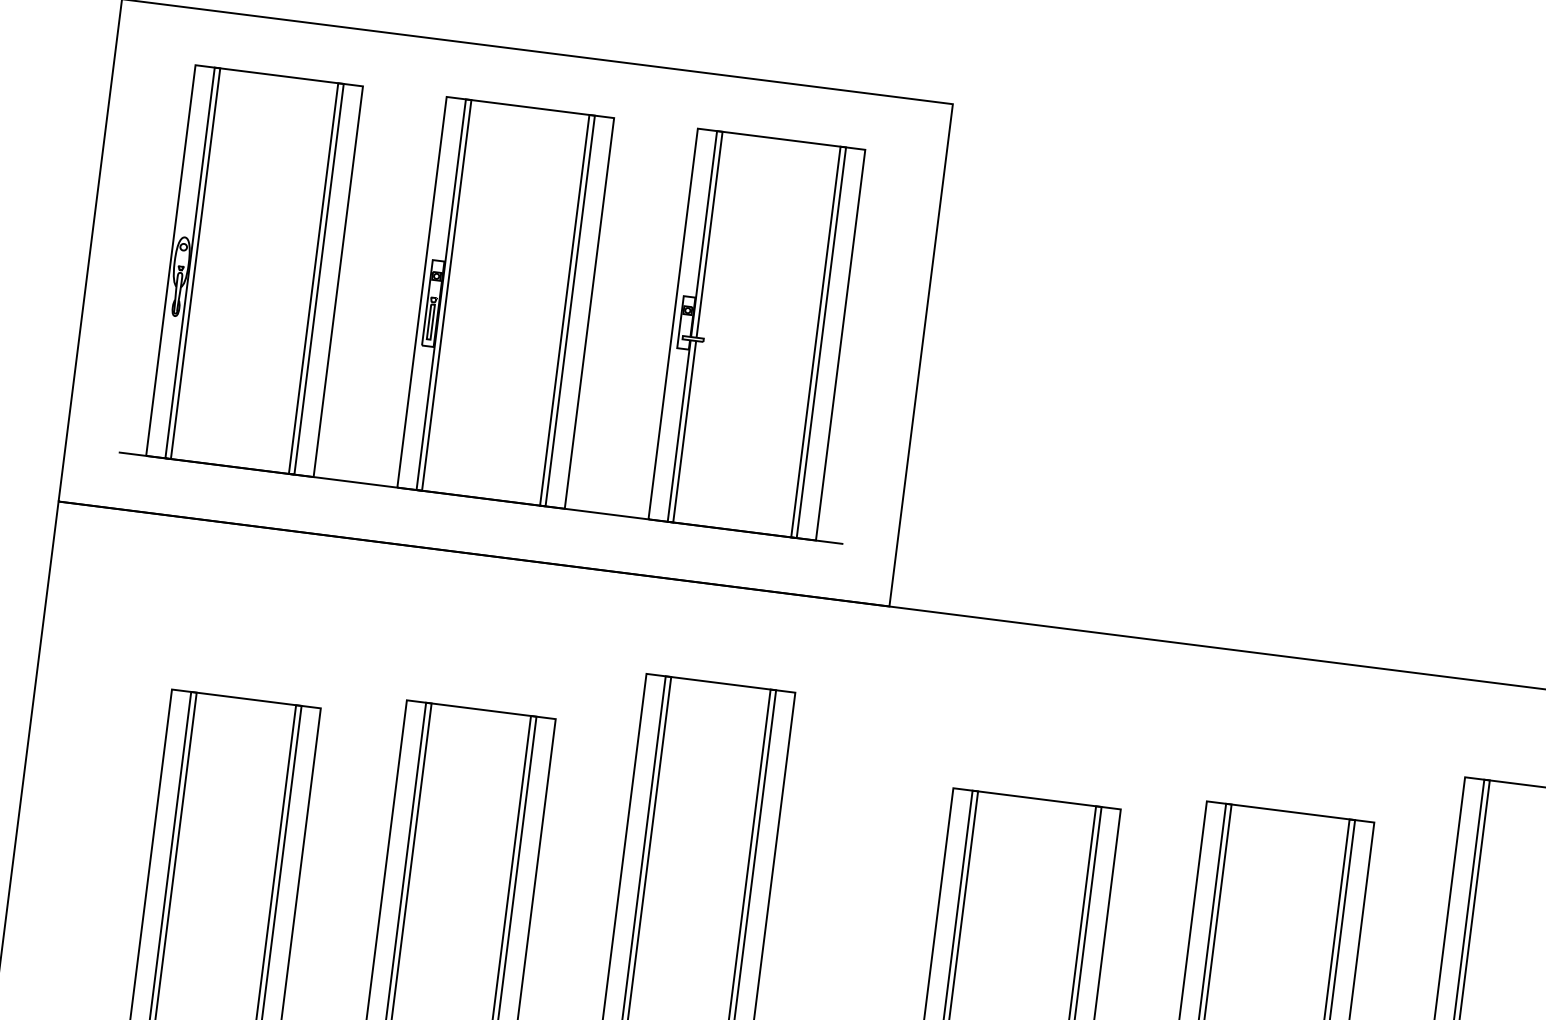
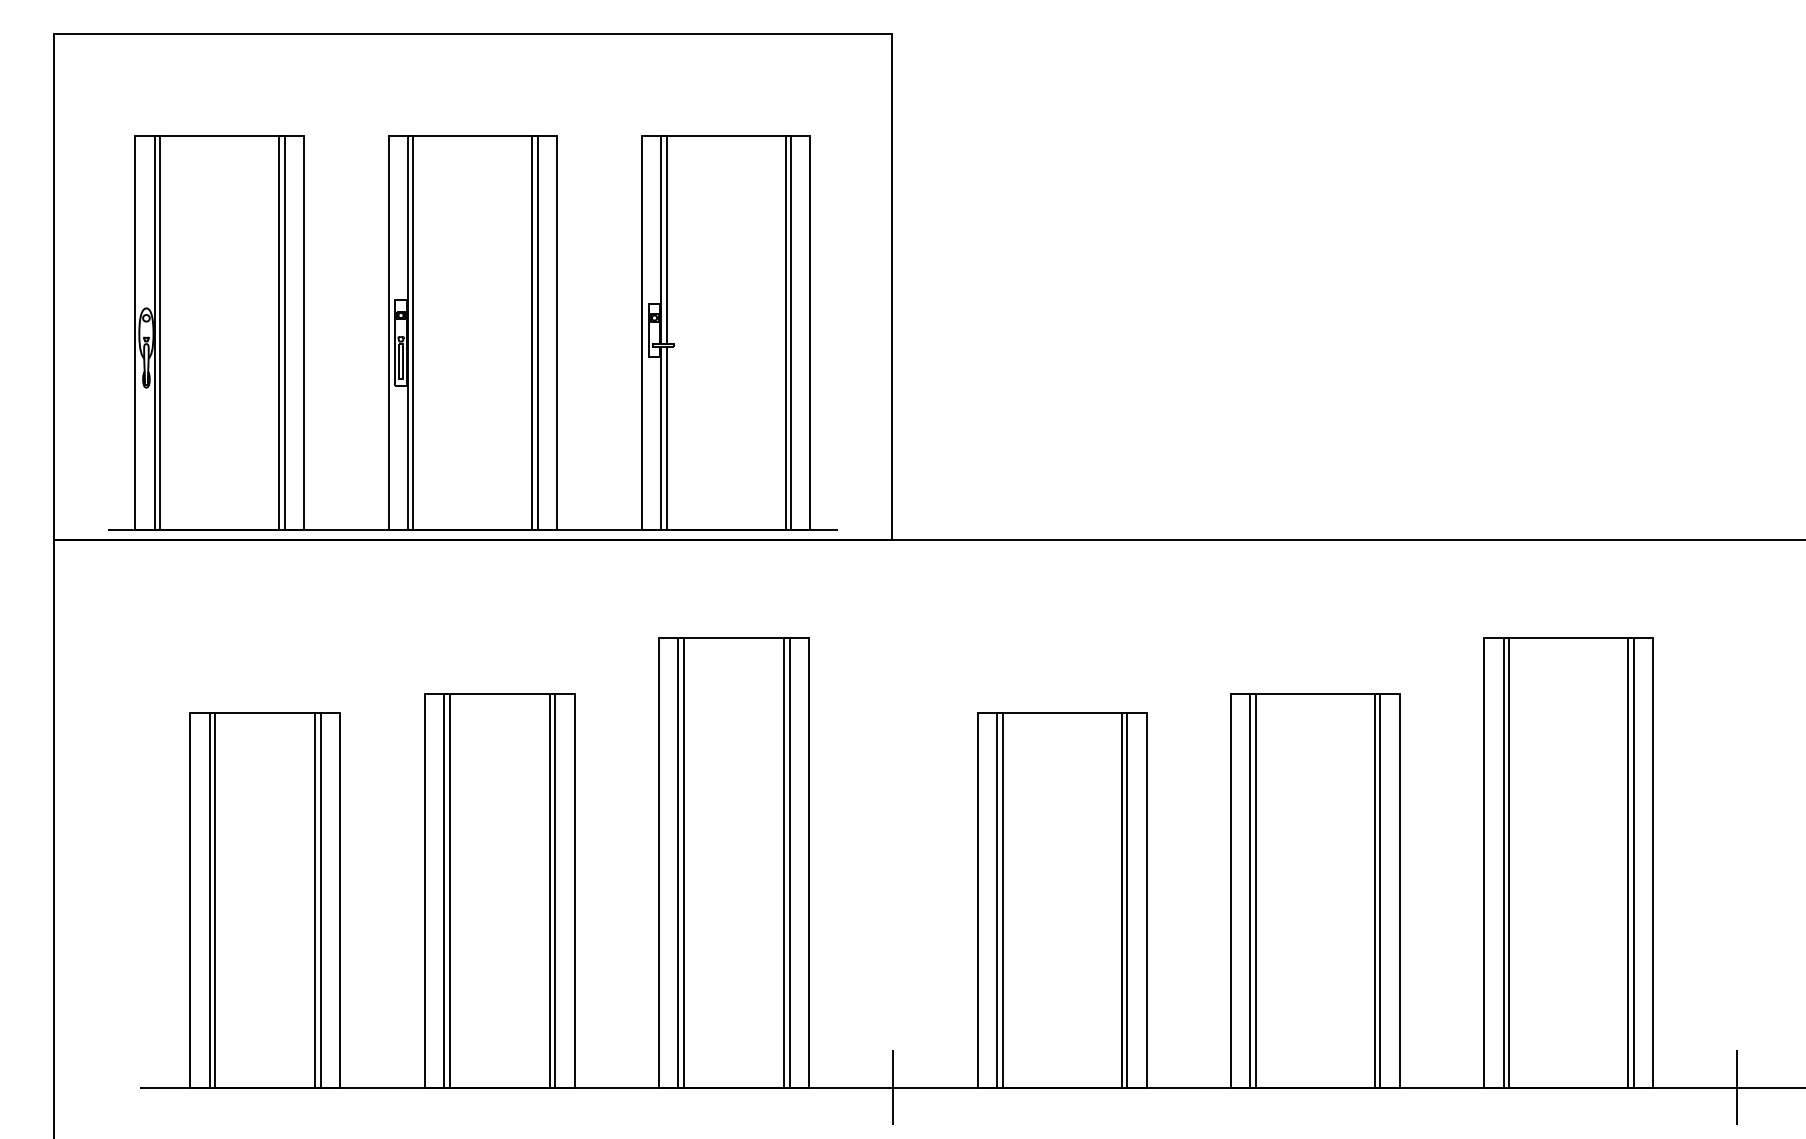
part: (505, 302) -> (472, 332), moved

